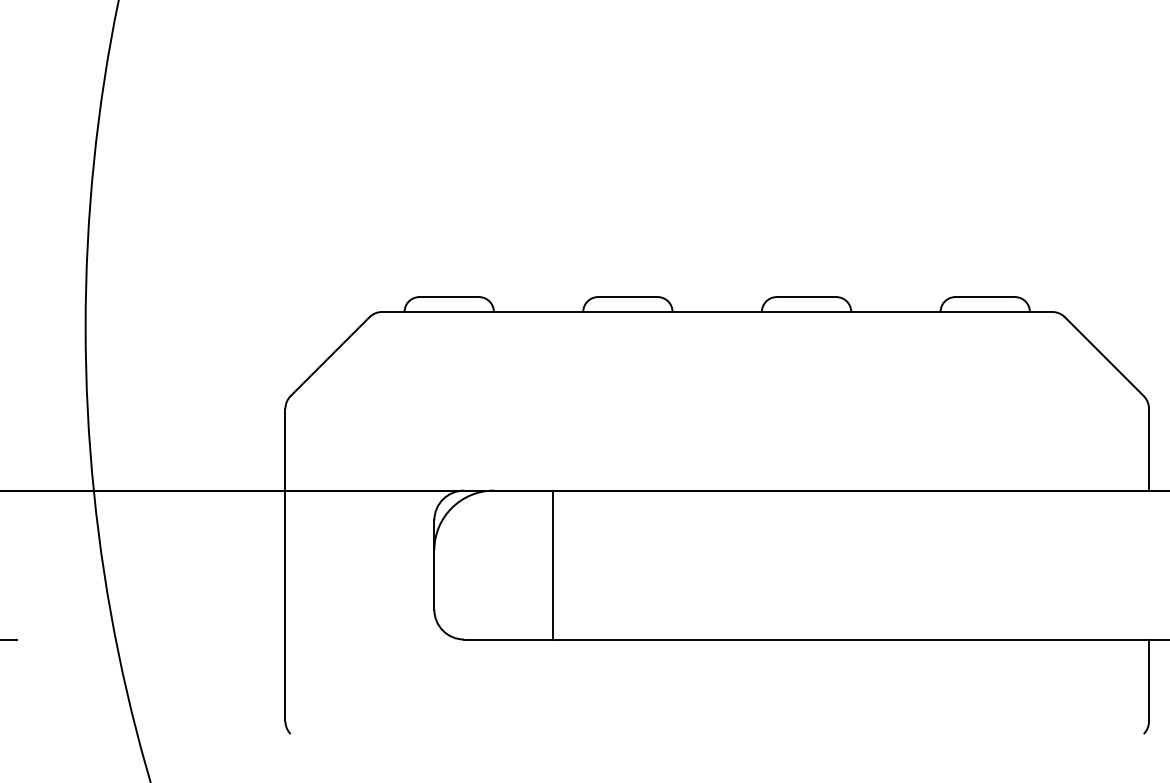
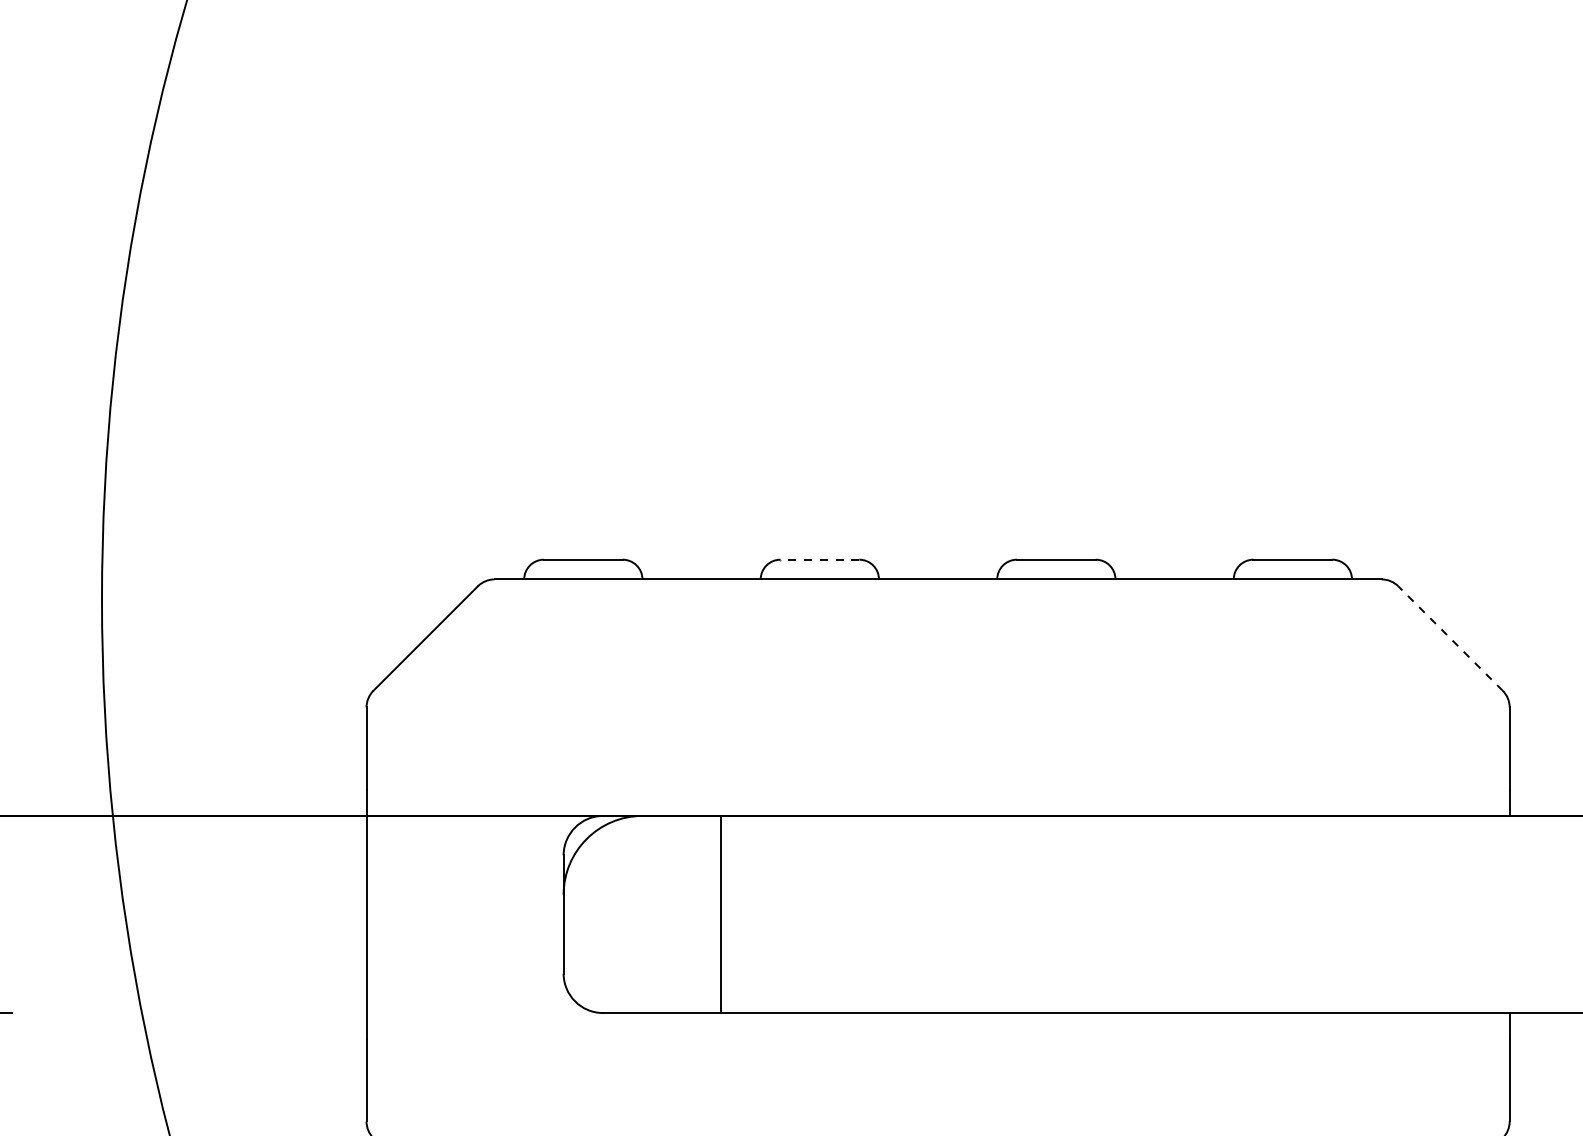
line: (627, 296) -> (819, 559), solid -> dashed
line: (1104, 356) -> (1450, 638), solid -> dashed

